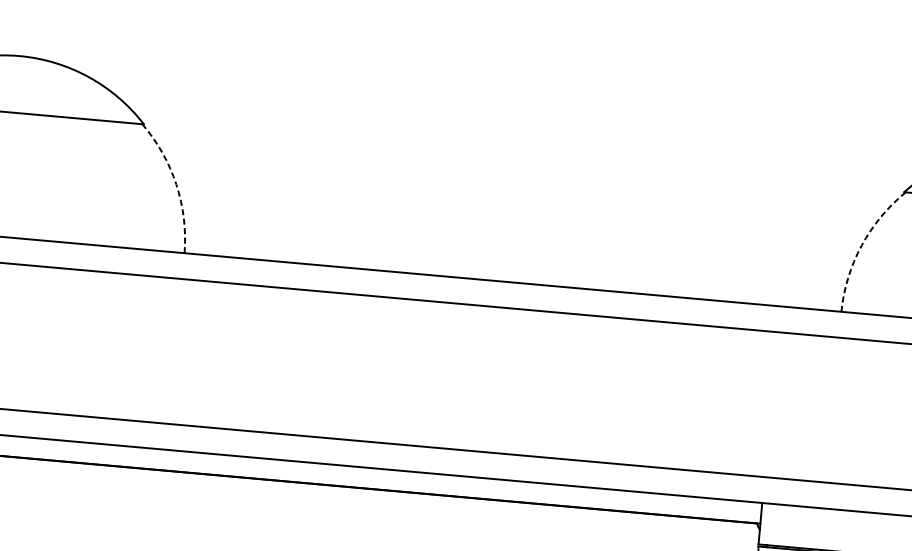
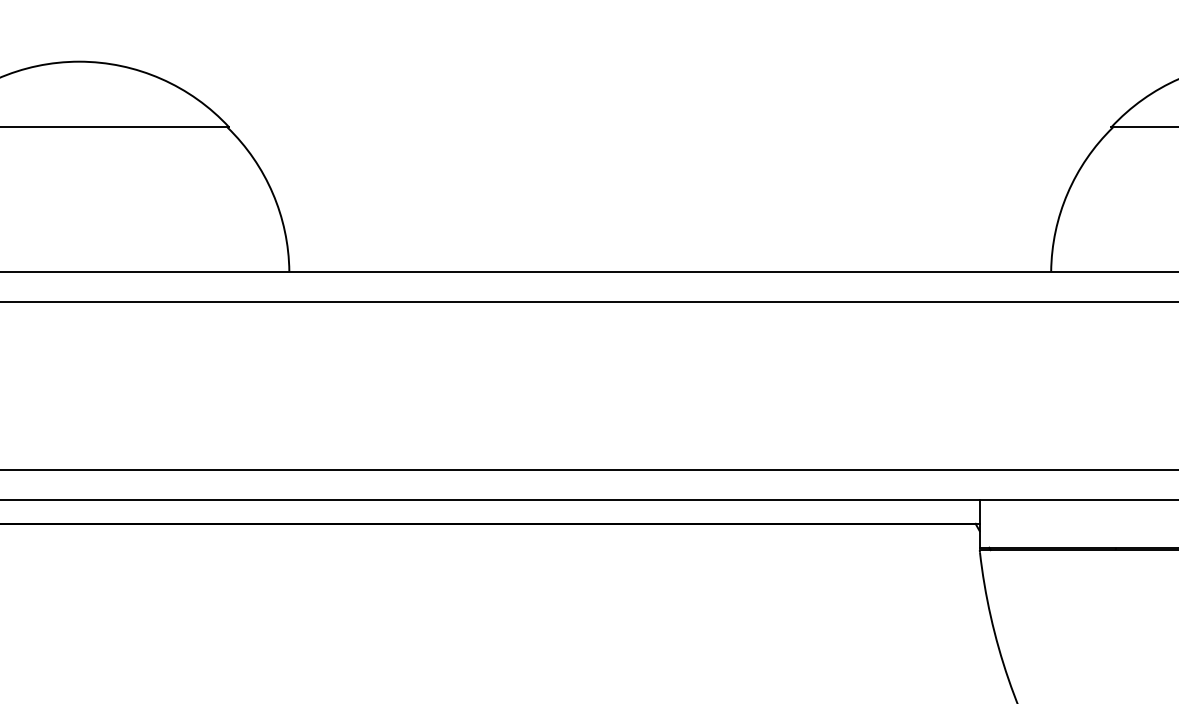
arc: (176, 184) -> (272, 193), dashed -> solid
arc: (861, 245) -> (1067, 193), dashed -> solid

